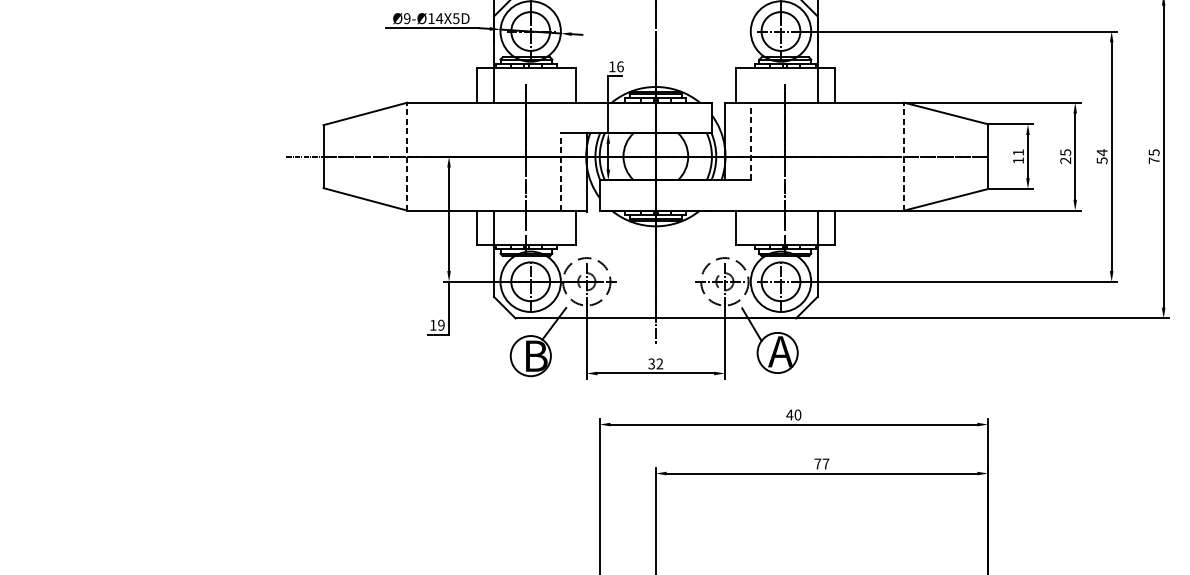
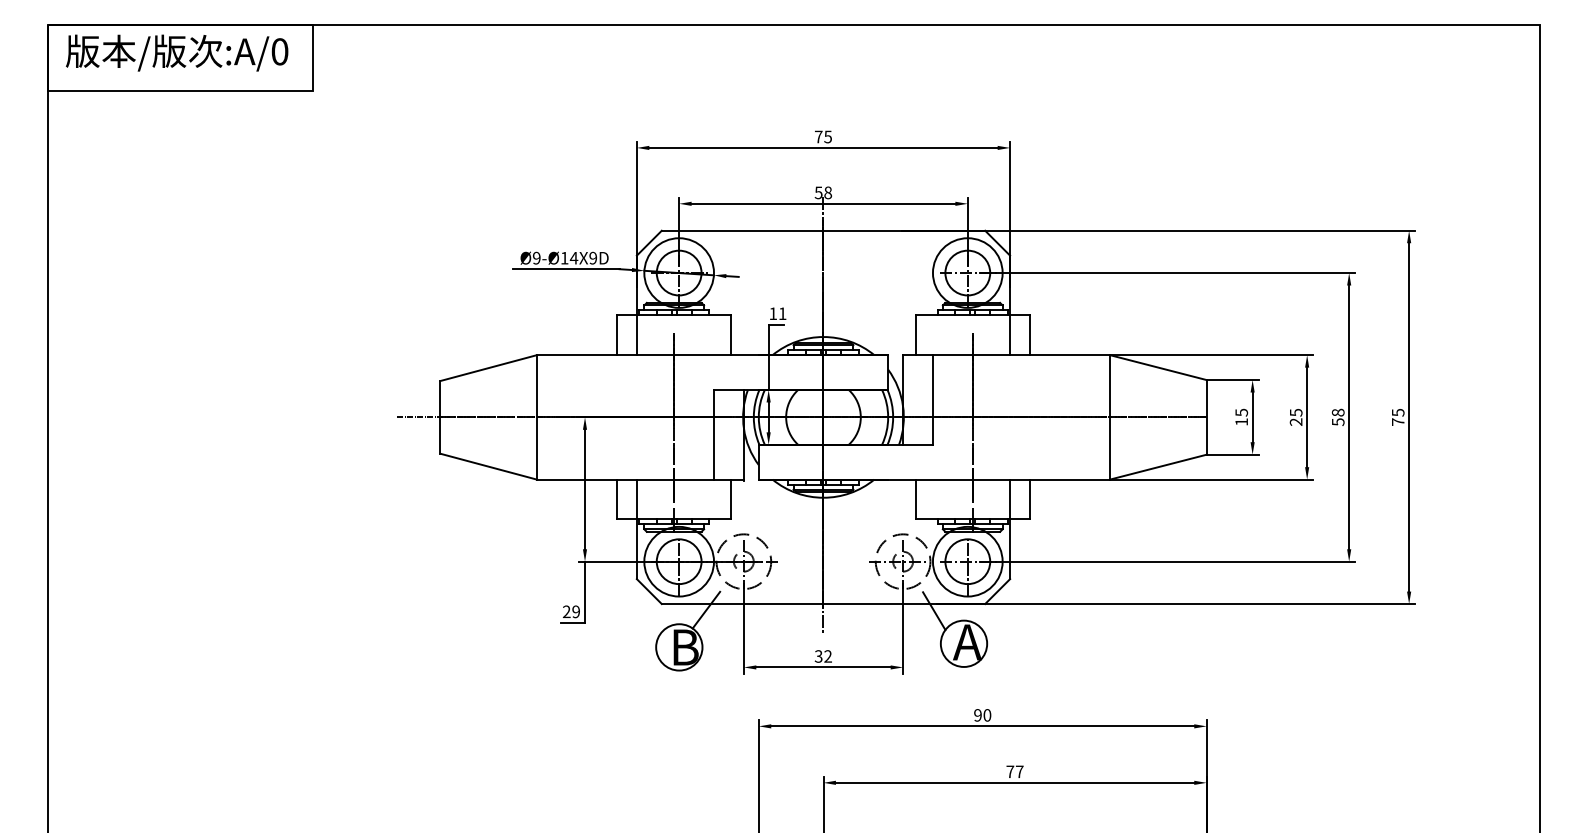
text: (456, 18) -> (593, 257), Ø9-Ø14X5D -> Ø9-Ø14X9D
text: (620, 66) -> (782, 313), 16 -> 11
line: (750, 141) -> (932, 399), dashed -> solid
text: (1018, 152) -> (1241, 412), 11 -> 15
text: (1101, 152) -> (1337, 412), 54 -> 58
line: (407, 155) -> (536, 416), dashed -> solid
line: (904, 155) -> (1110, 416), dashed -> solid
line: (561, 171) -> (714, 434), dashed -> solid
text: (433, 324) -> (566, 611), 19 -> 29
text: (789, 415) -> (977, 715), 40 -> 90

